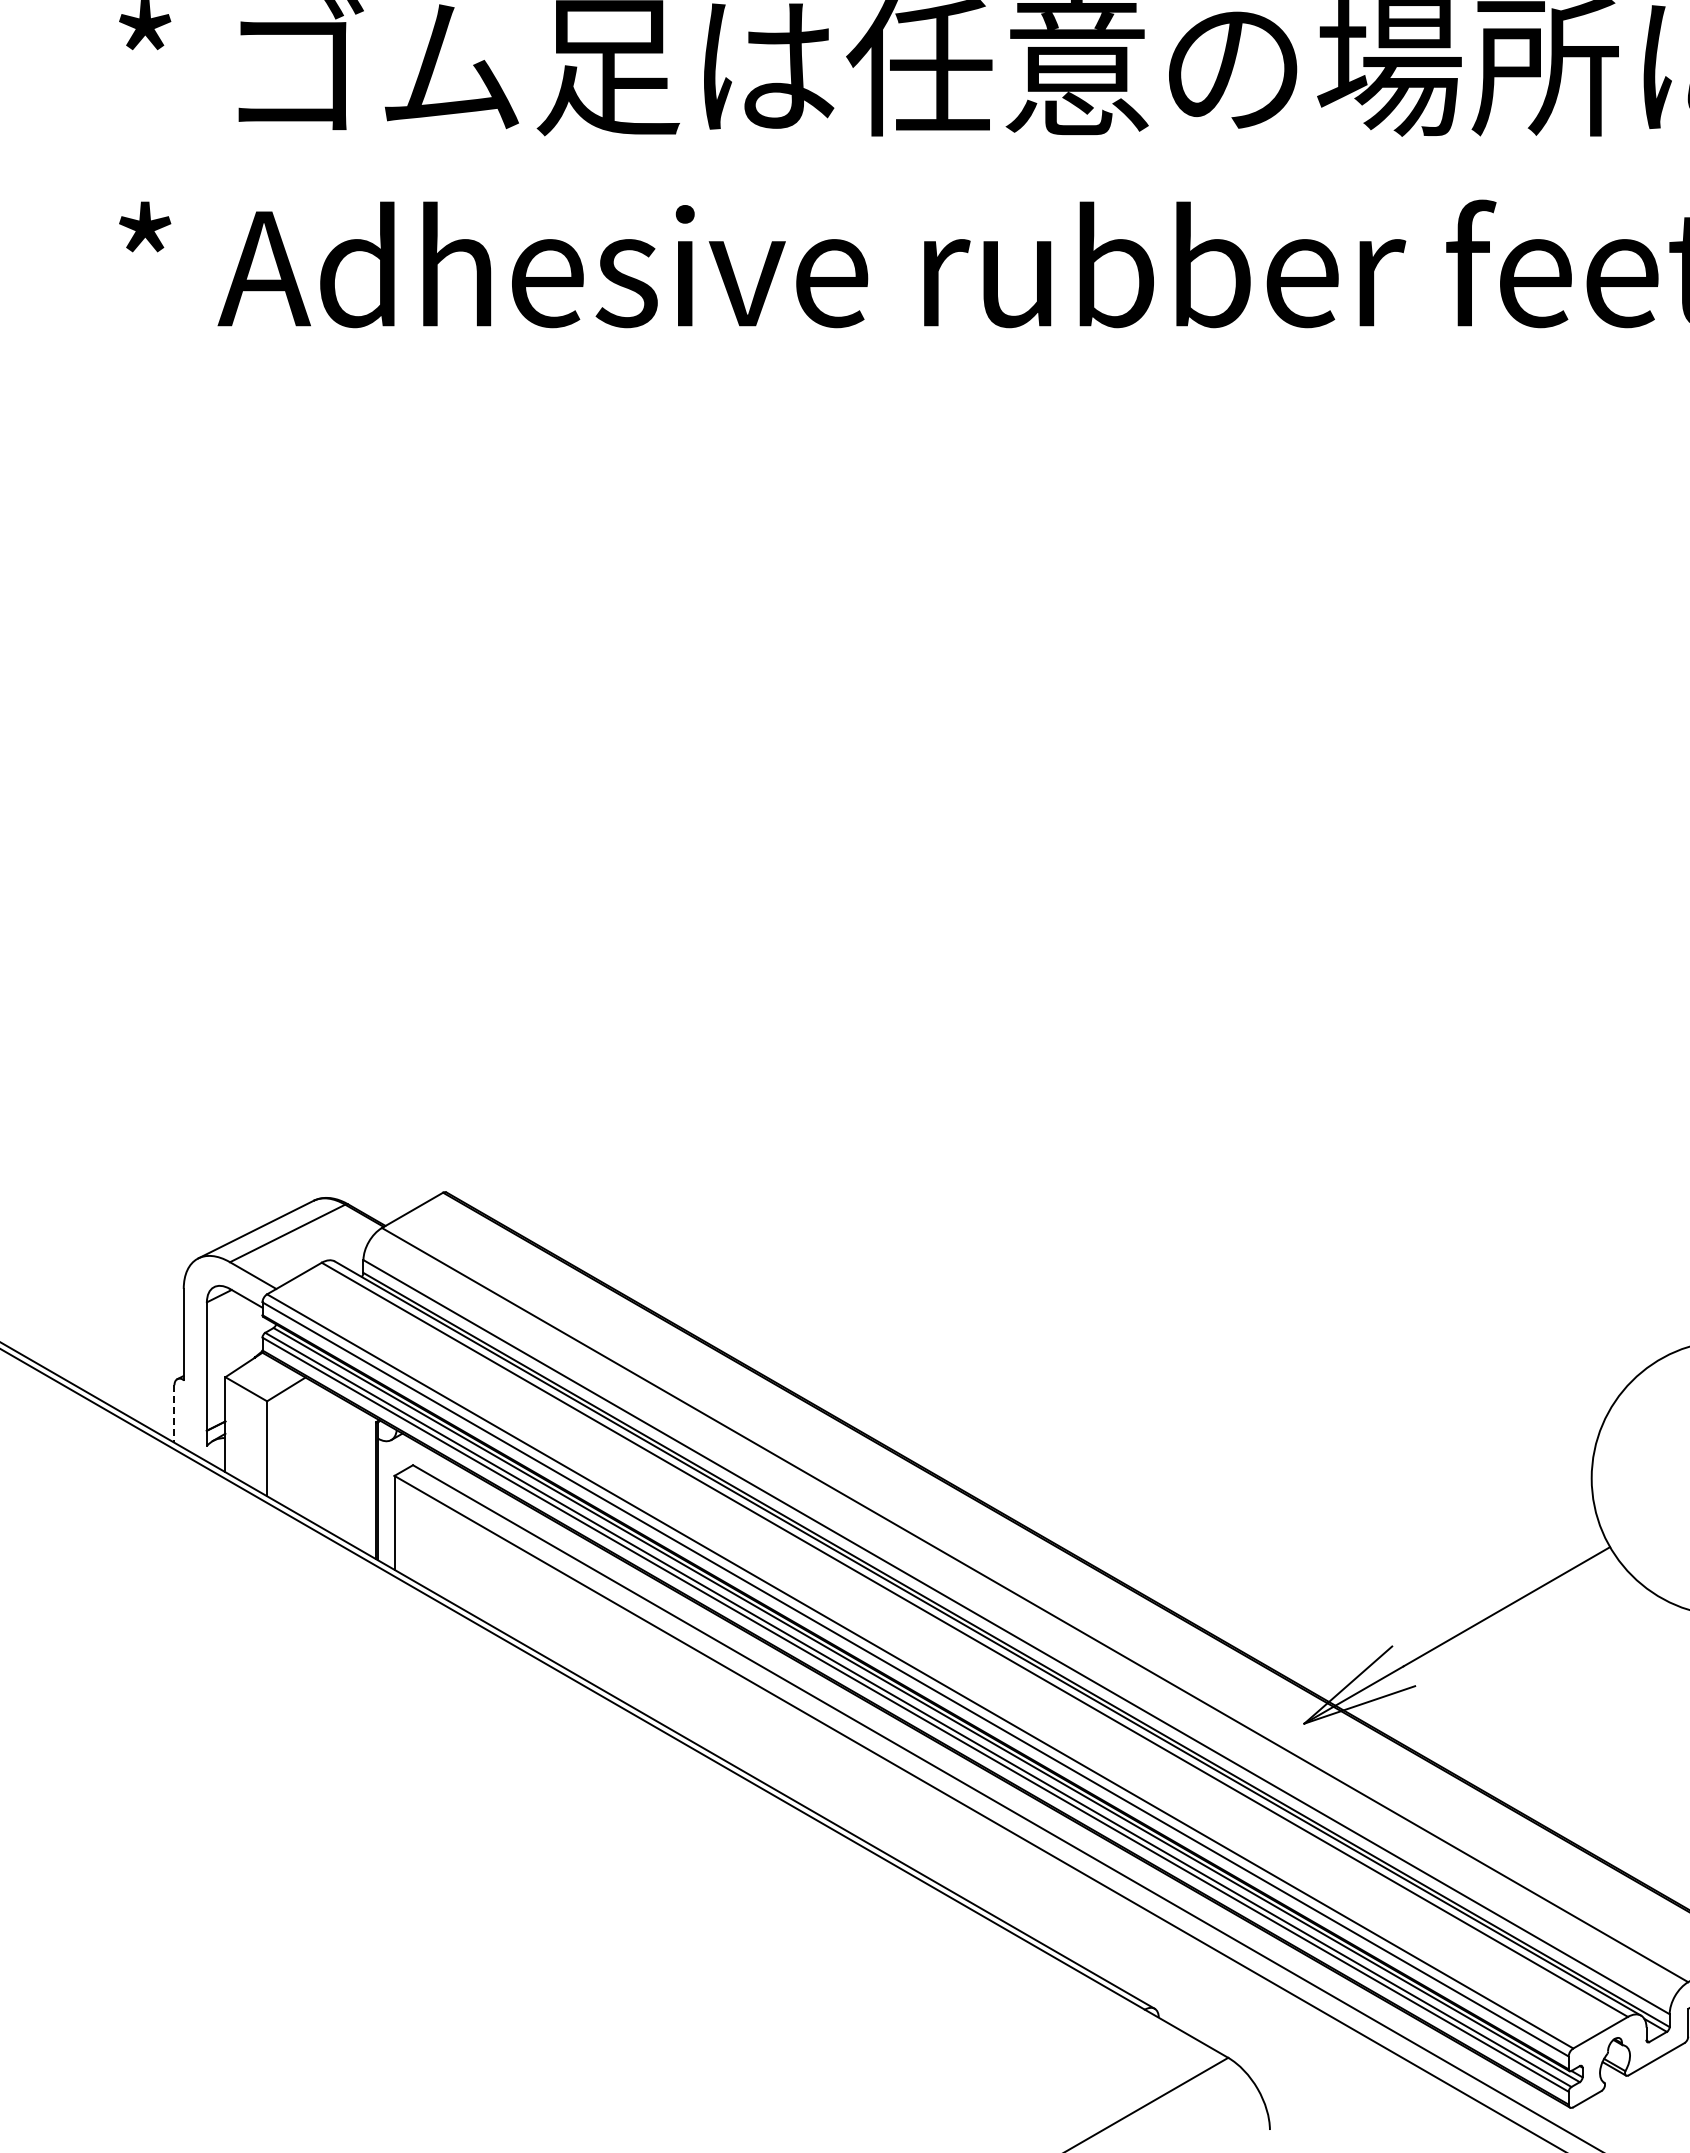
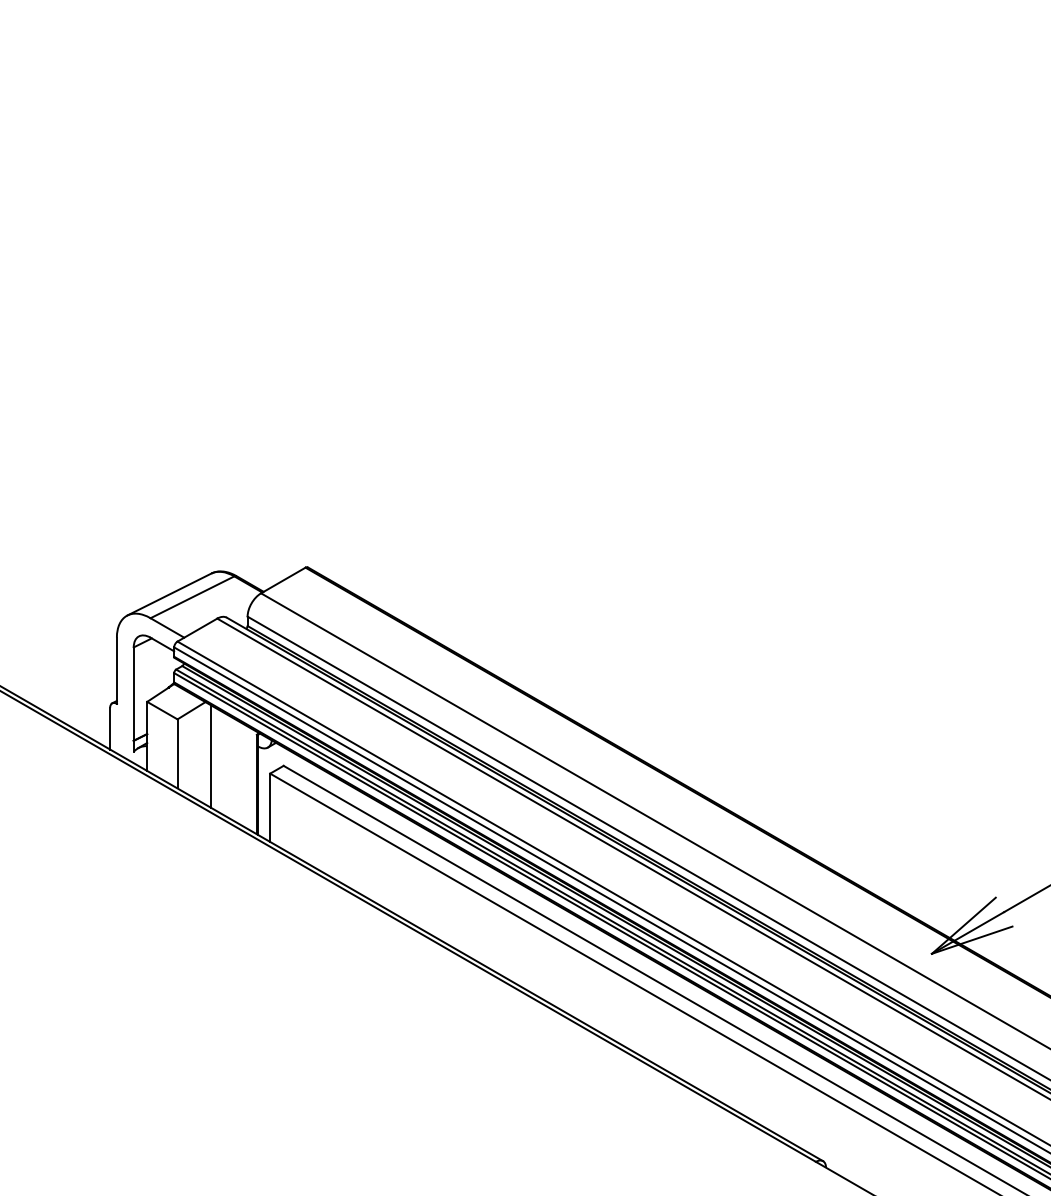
line: (174, 1414) -> (110, 728), dashed -> solid
line: (313, 1452) -> (211, 756), added

